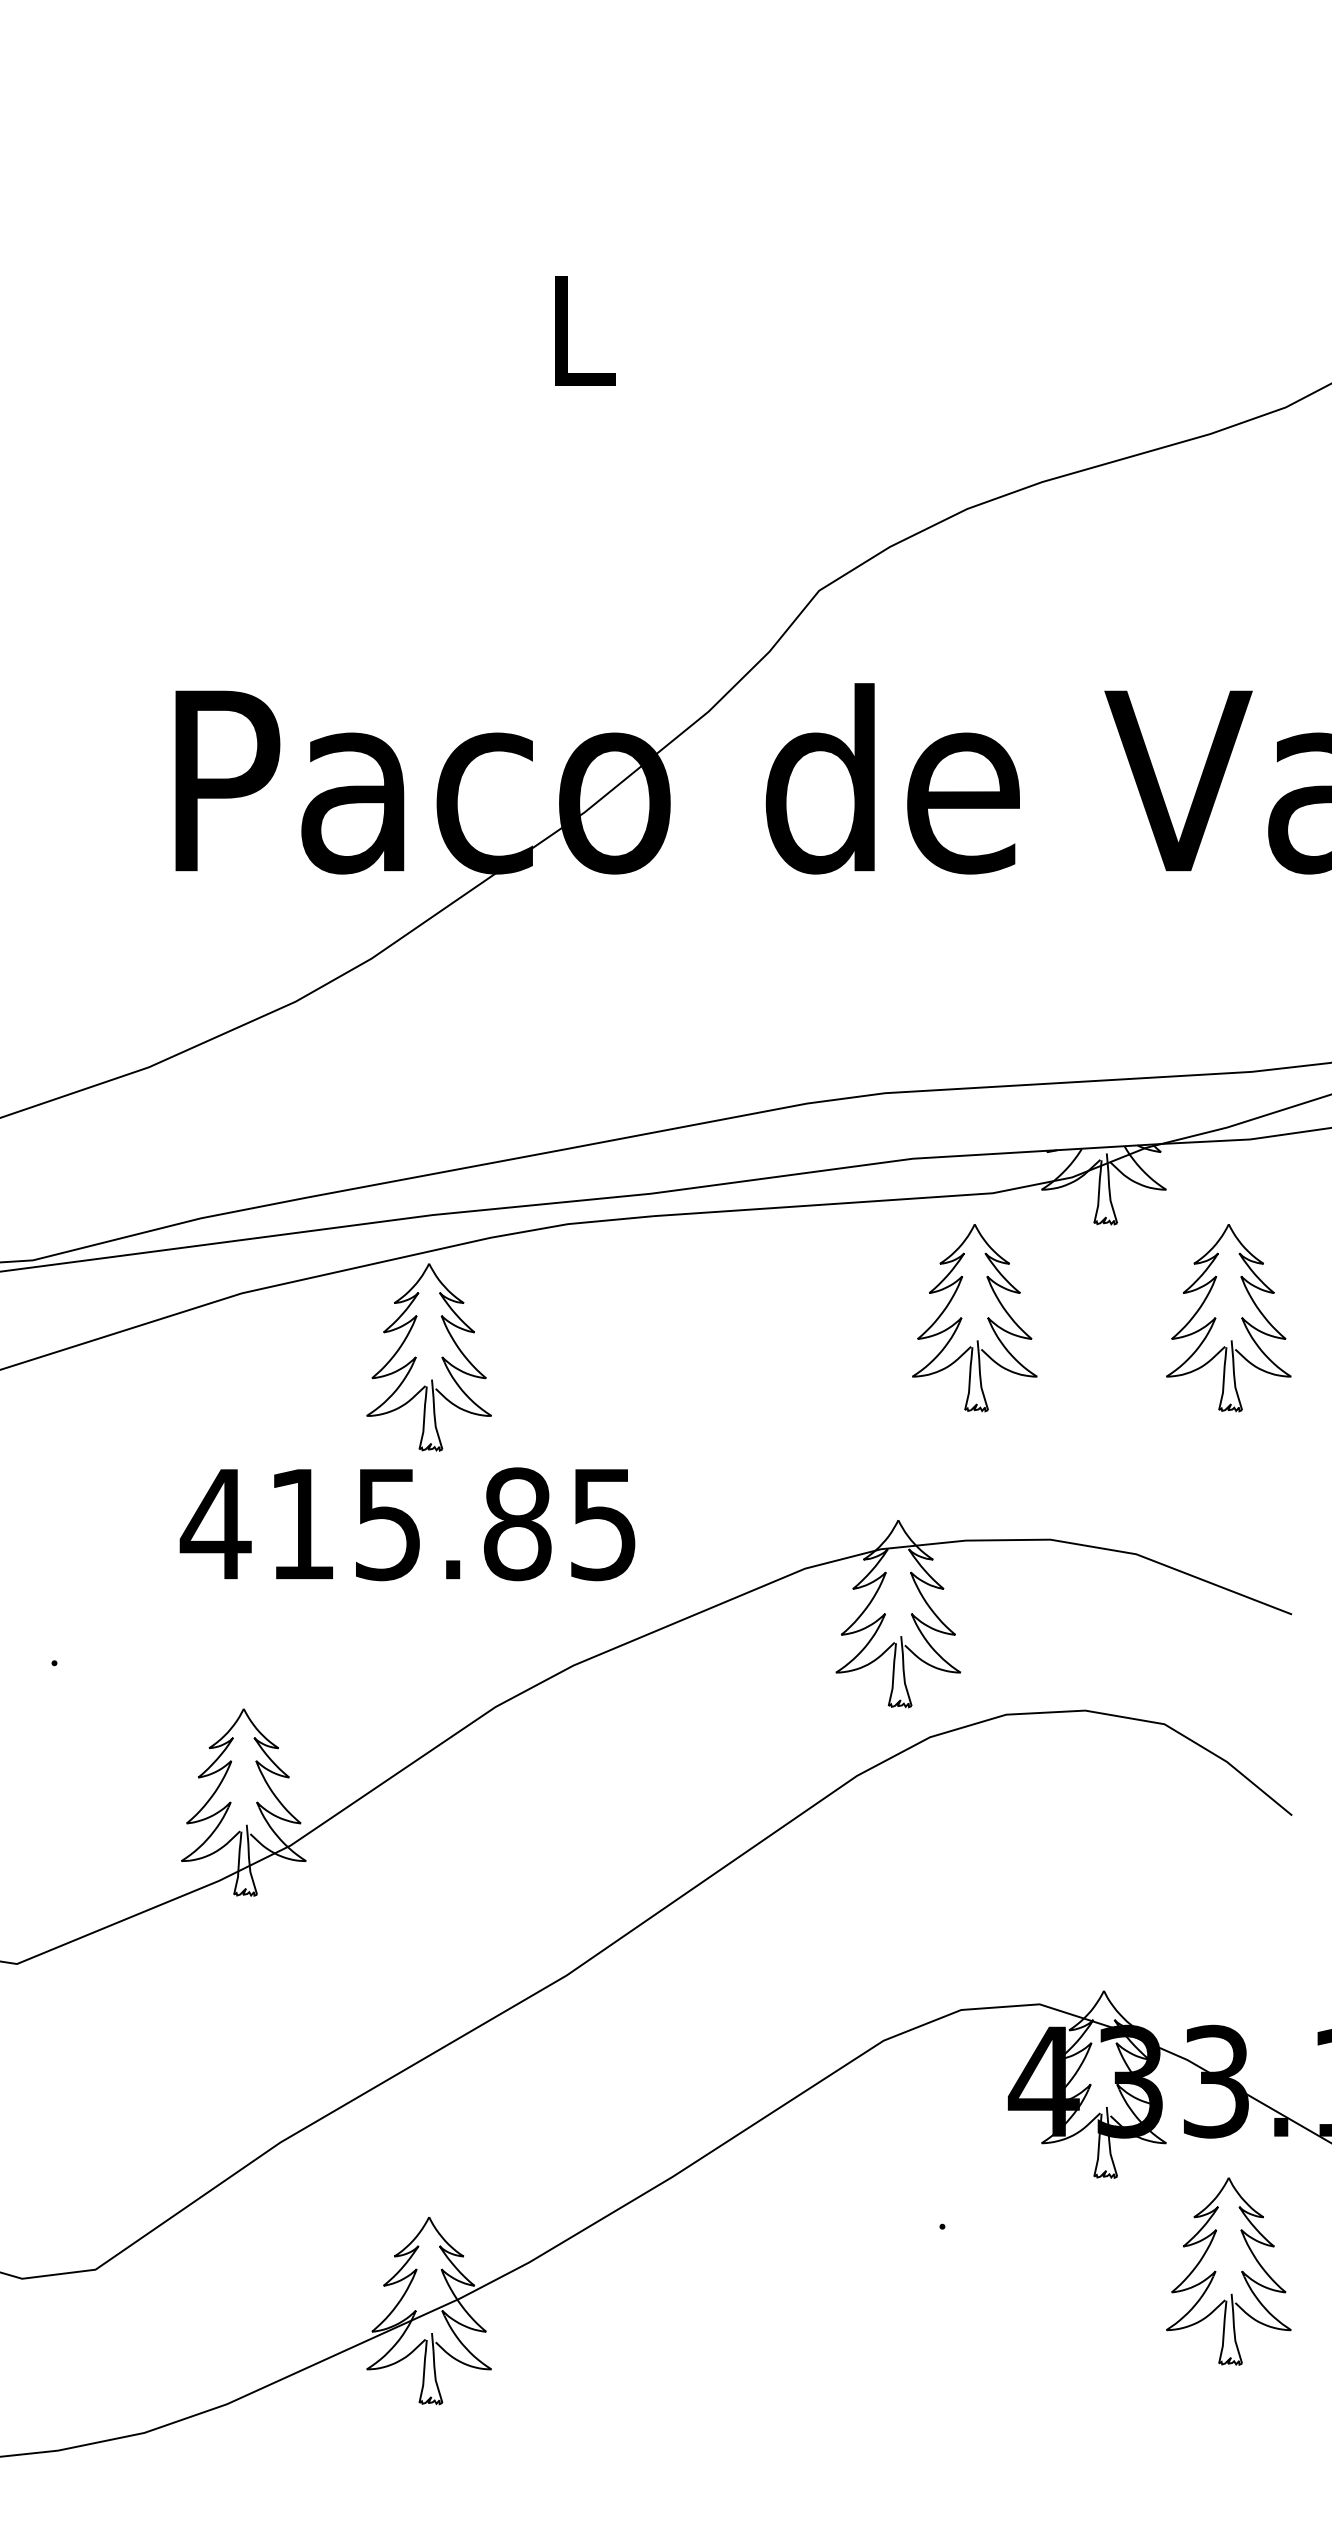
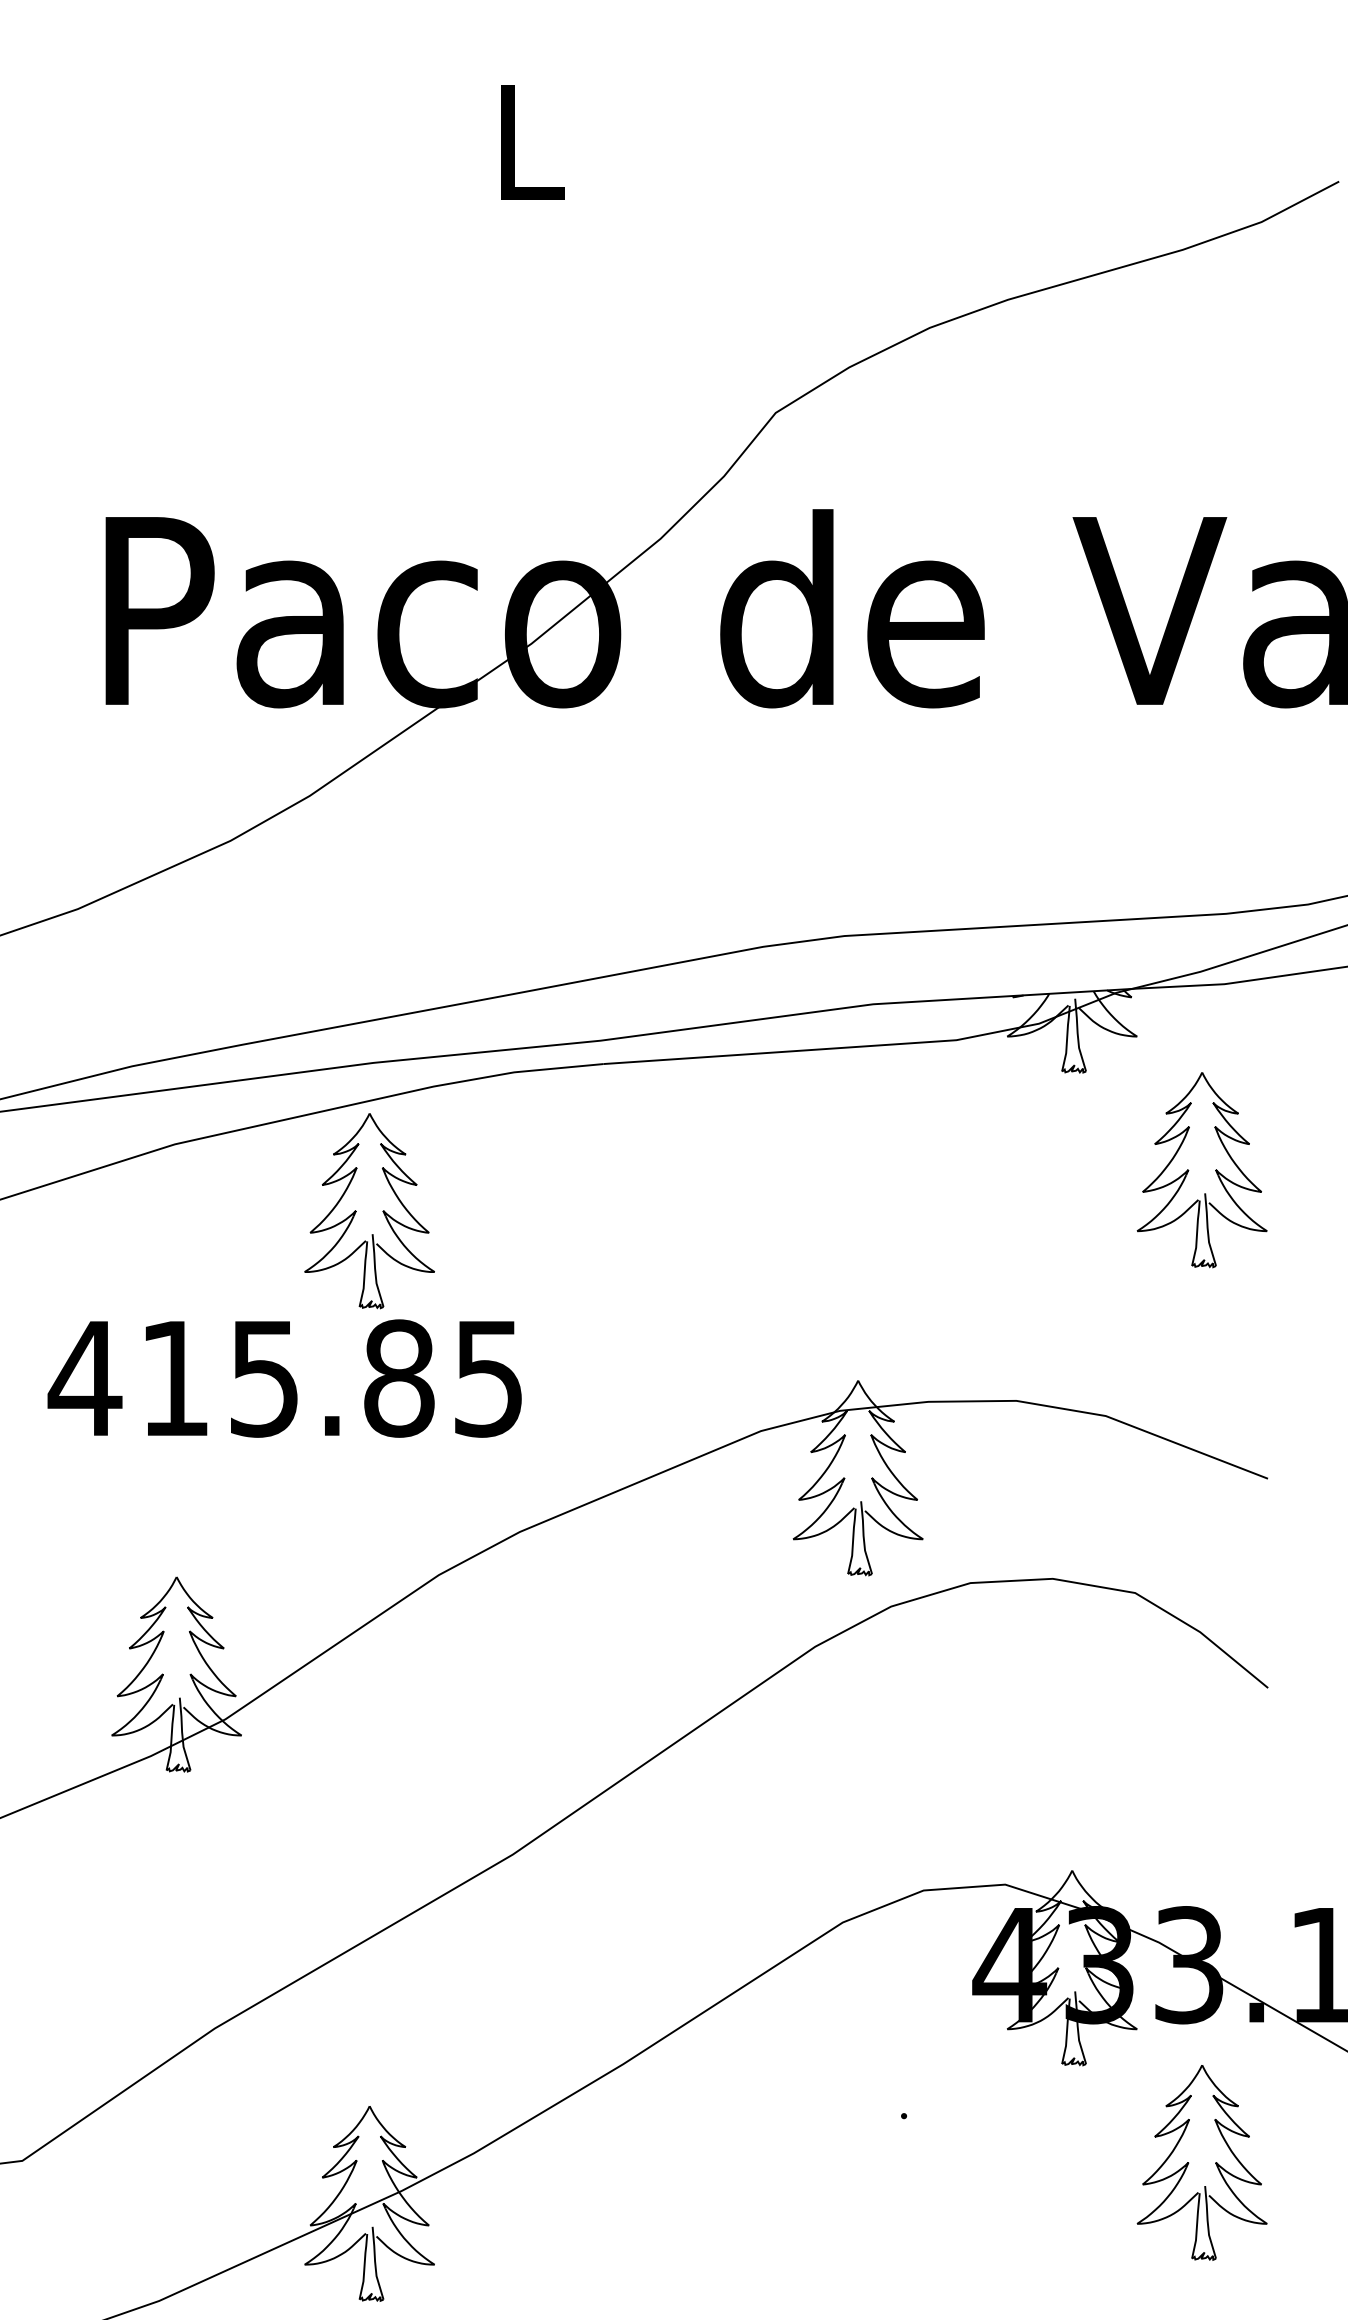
part: (962, 1318) -> (924, 1170), removed
text: (407, 1524) -> (284, 1378), moved

